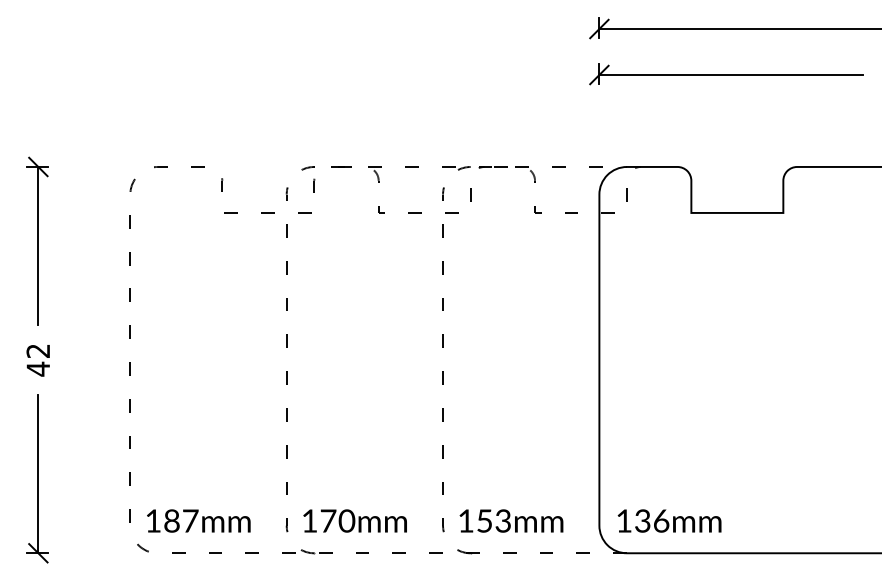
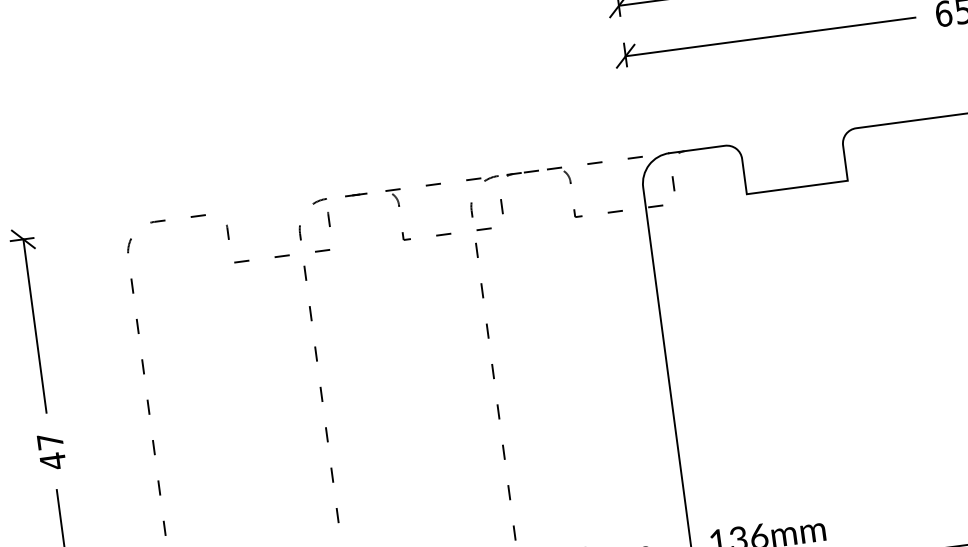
text: (37, 350) -> (49, 440), 42 -> 47

